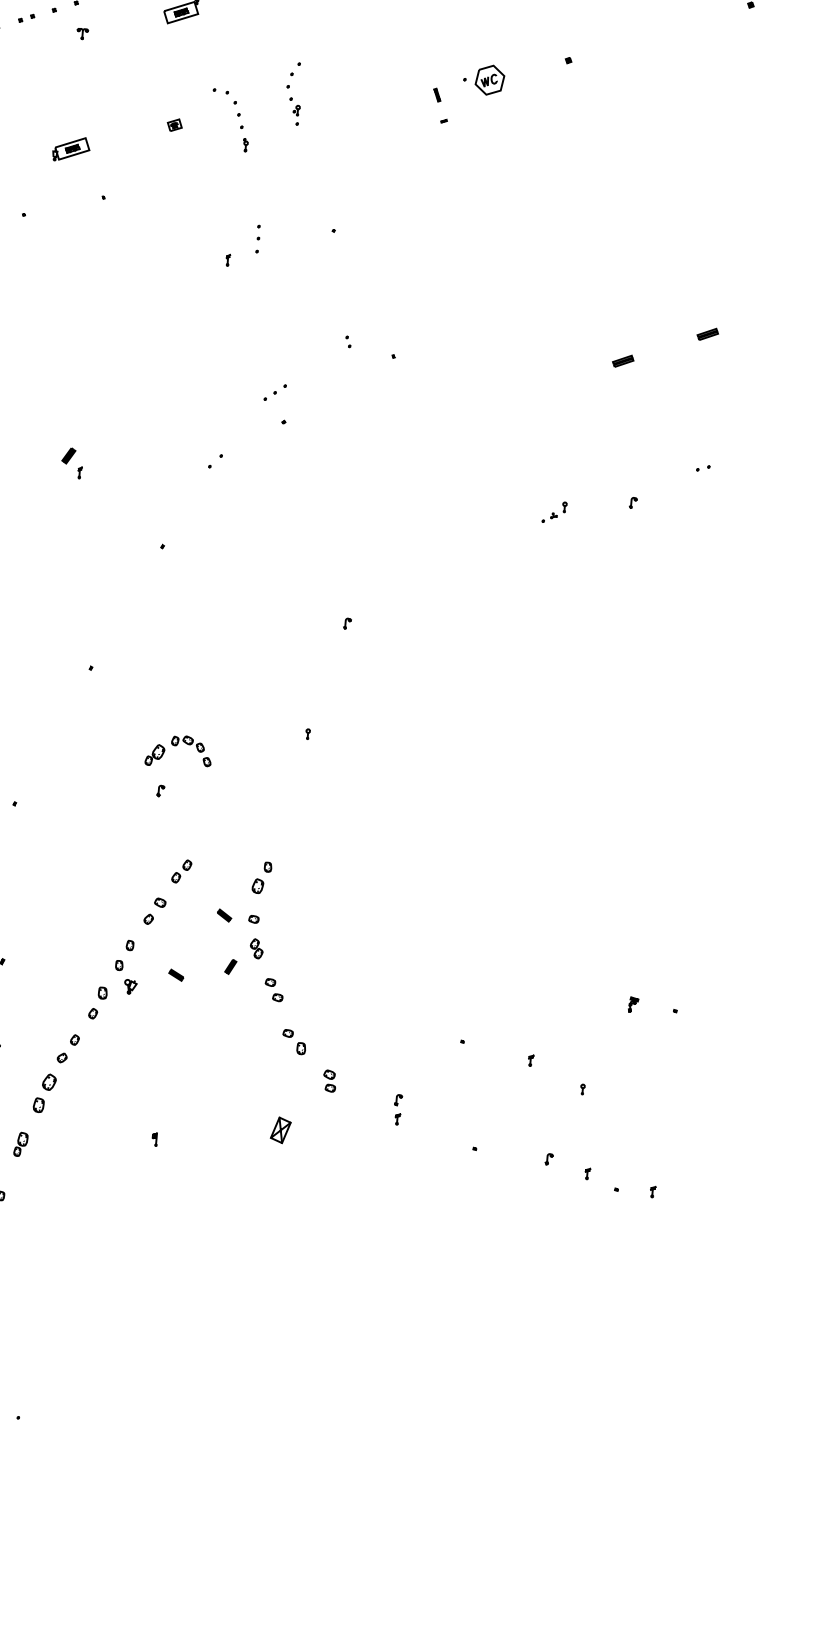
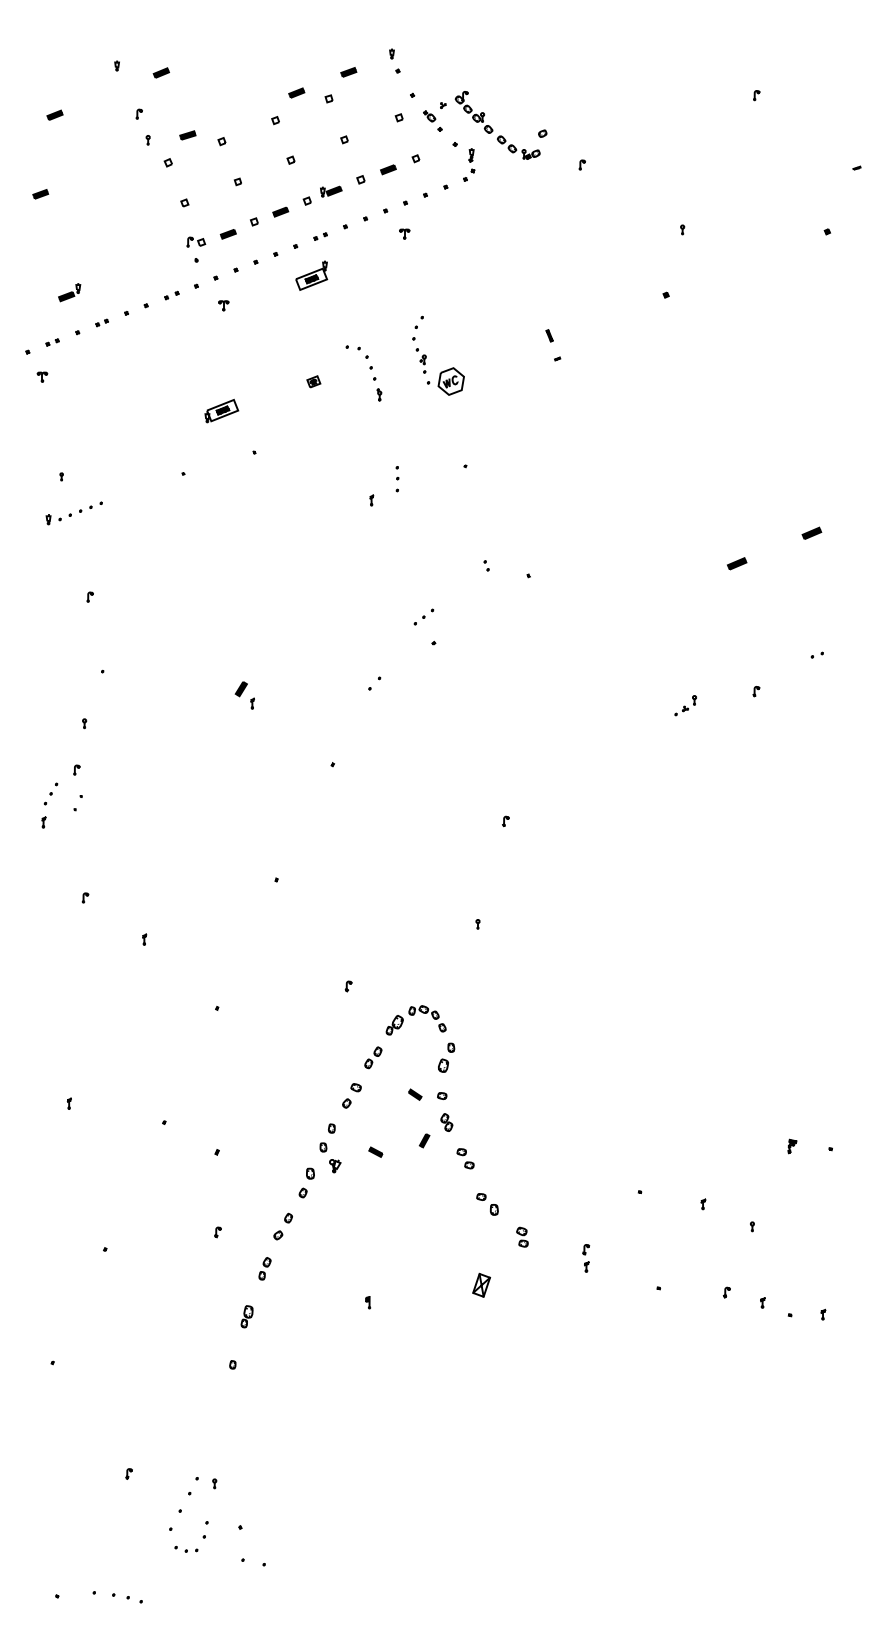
part: (483, 79) -> (445, 381), moved
part: (178, 751) -> (415, 1020), moved
part: (44, 1093) -> (264, 1268), size x0.62

